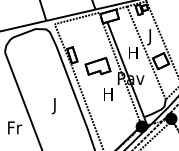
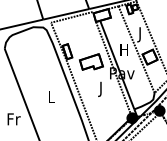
text: (108, 95) -> (101, 89), H -> J
text: (54, 106) -> (50, 99), J -> L

